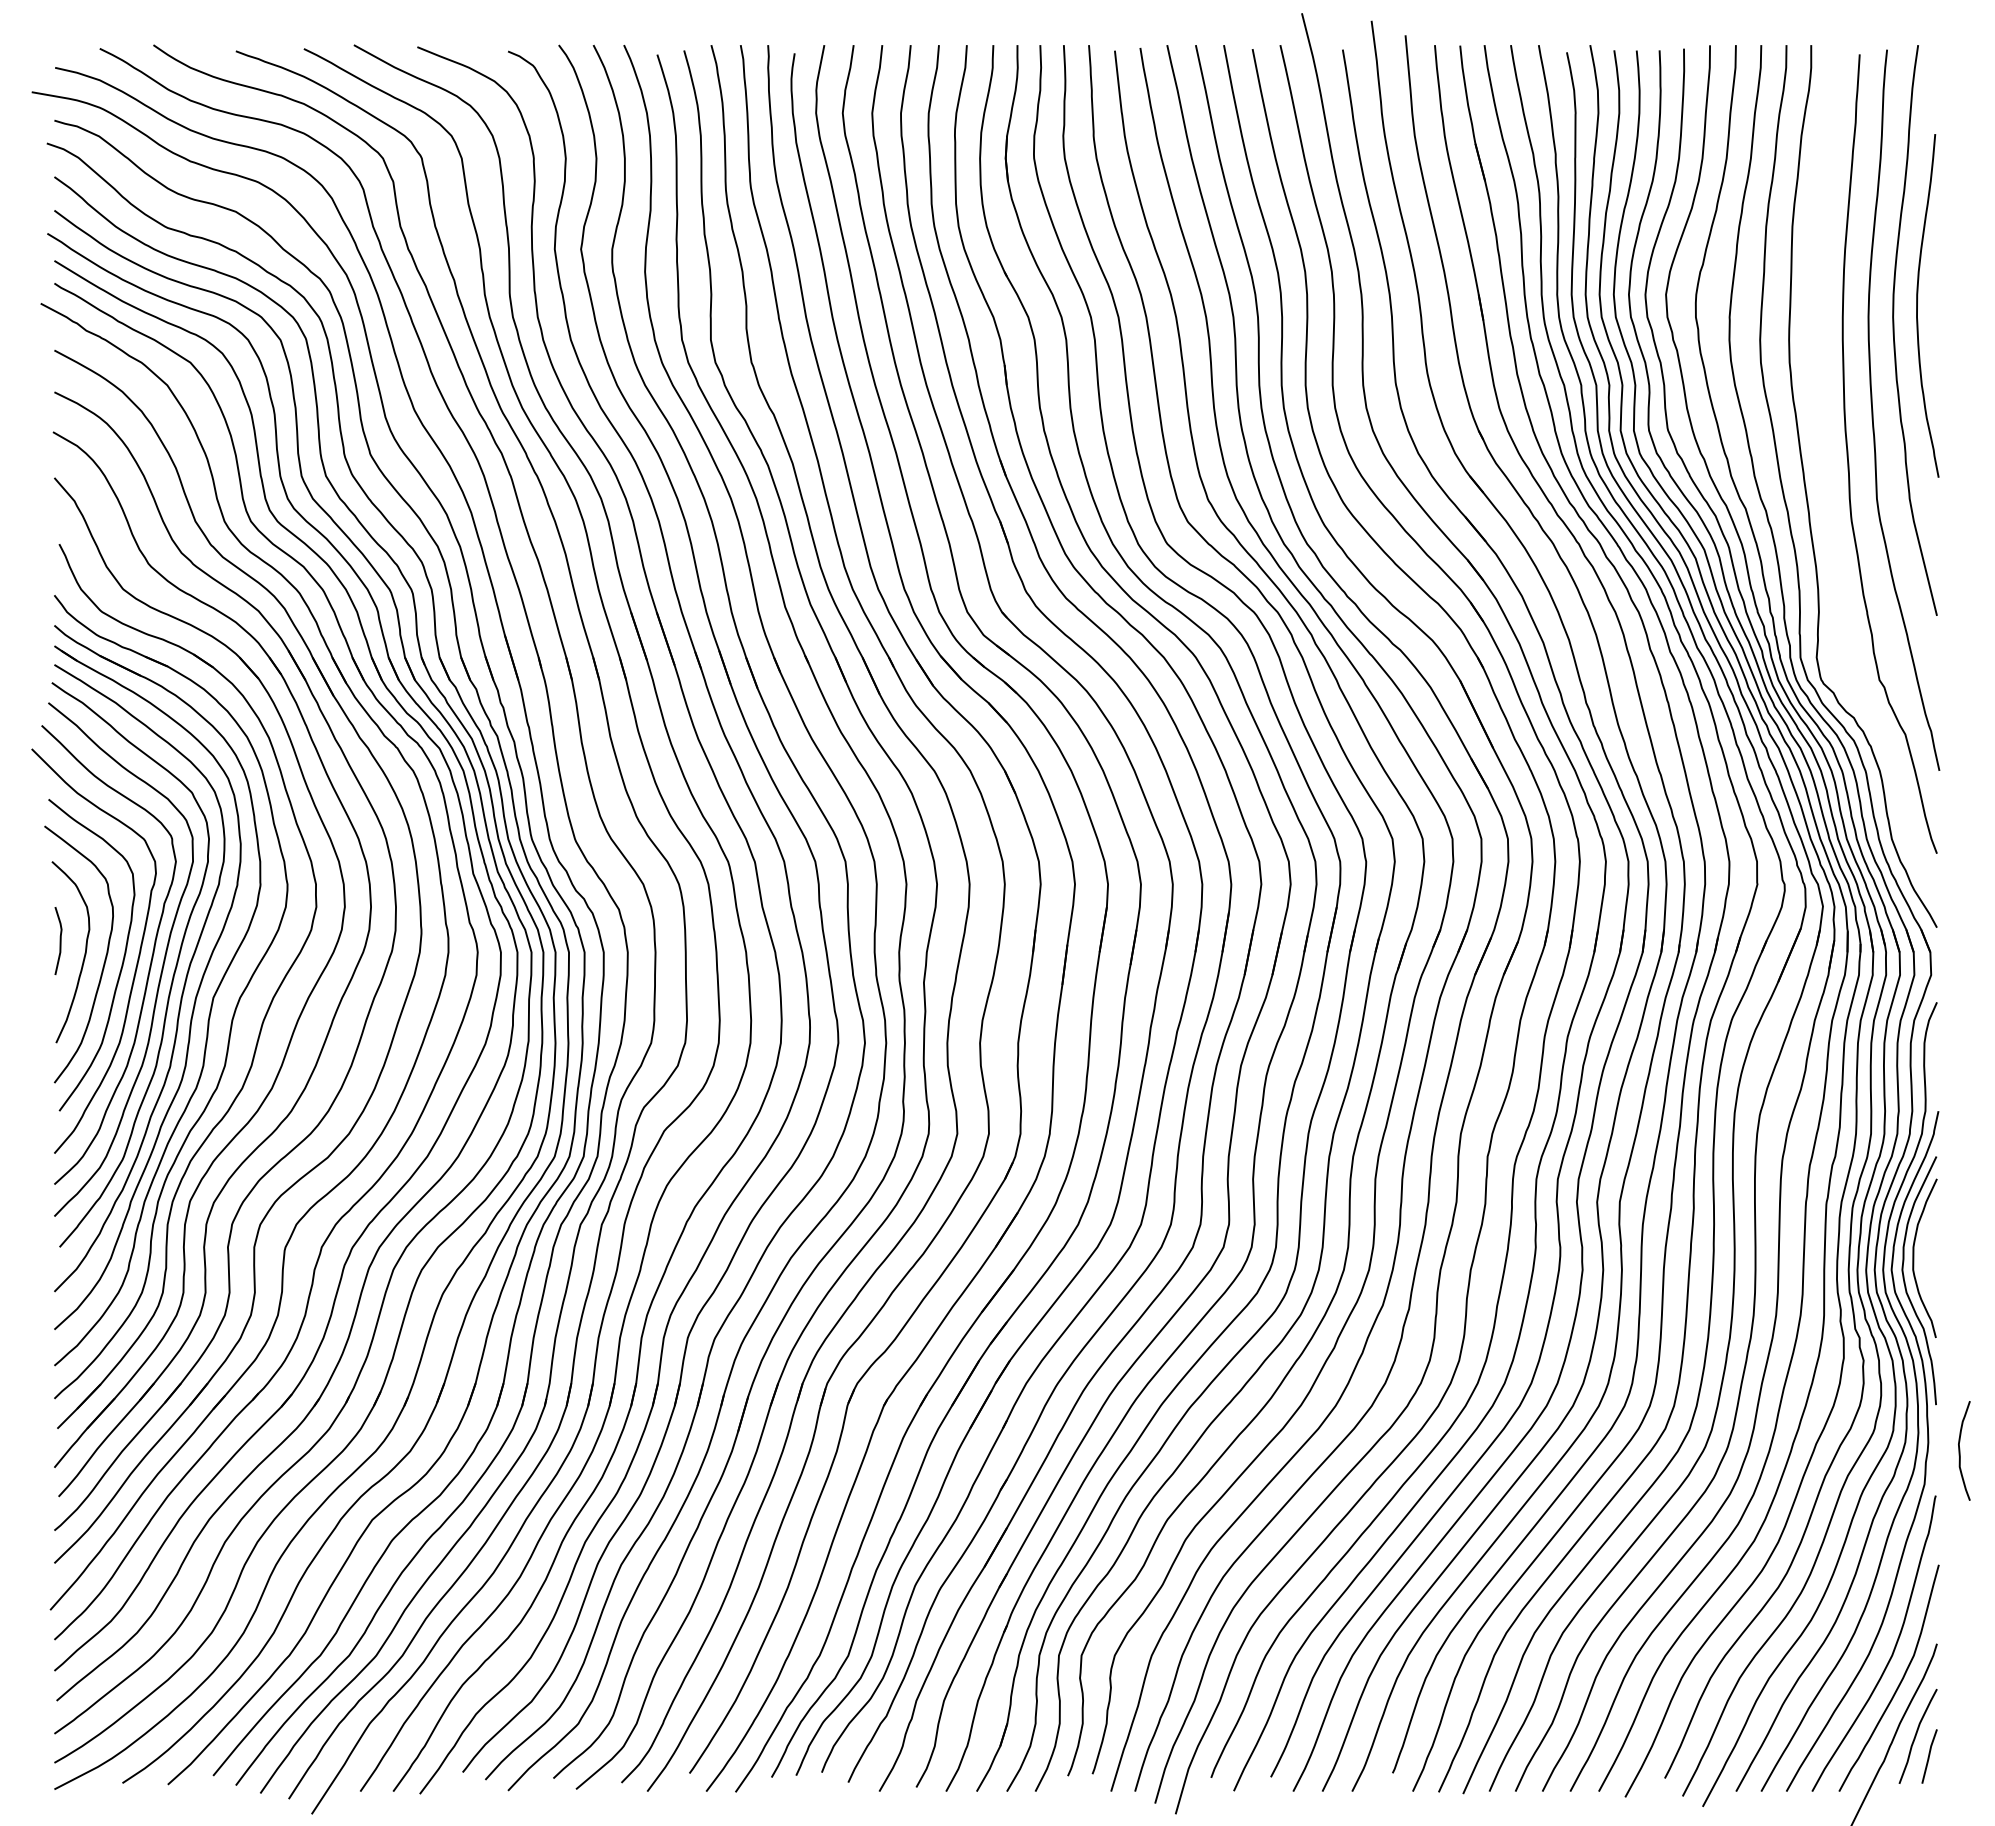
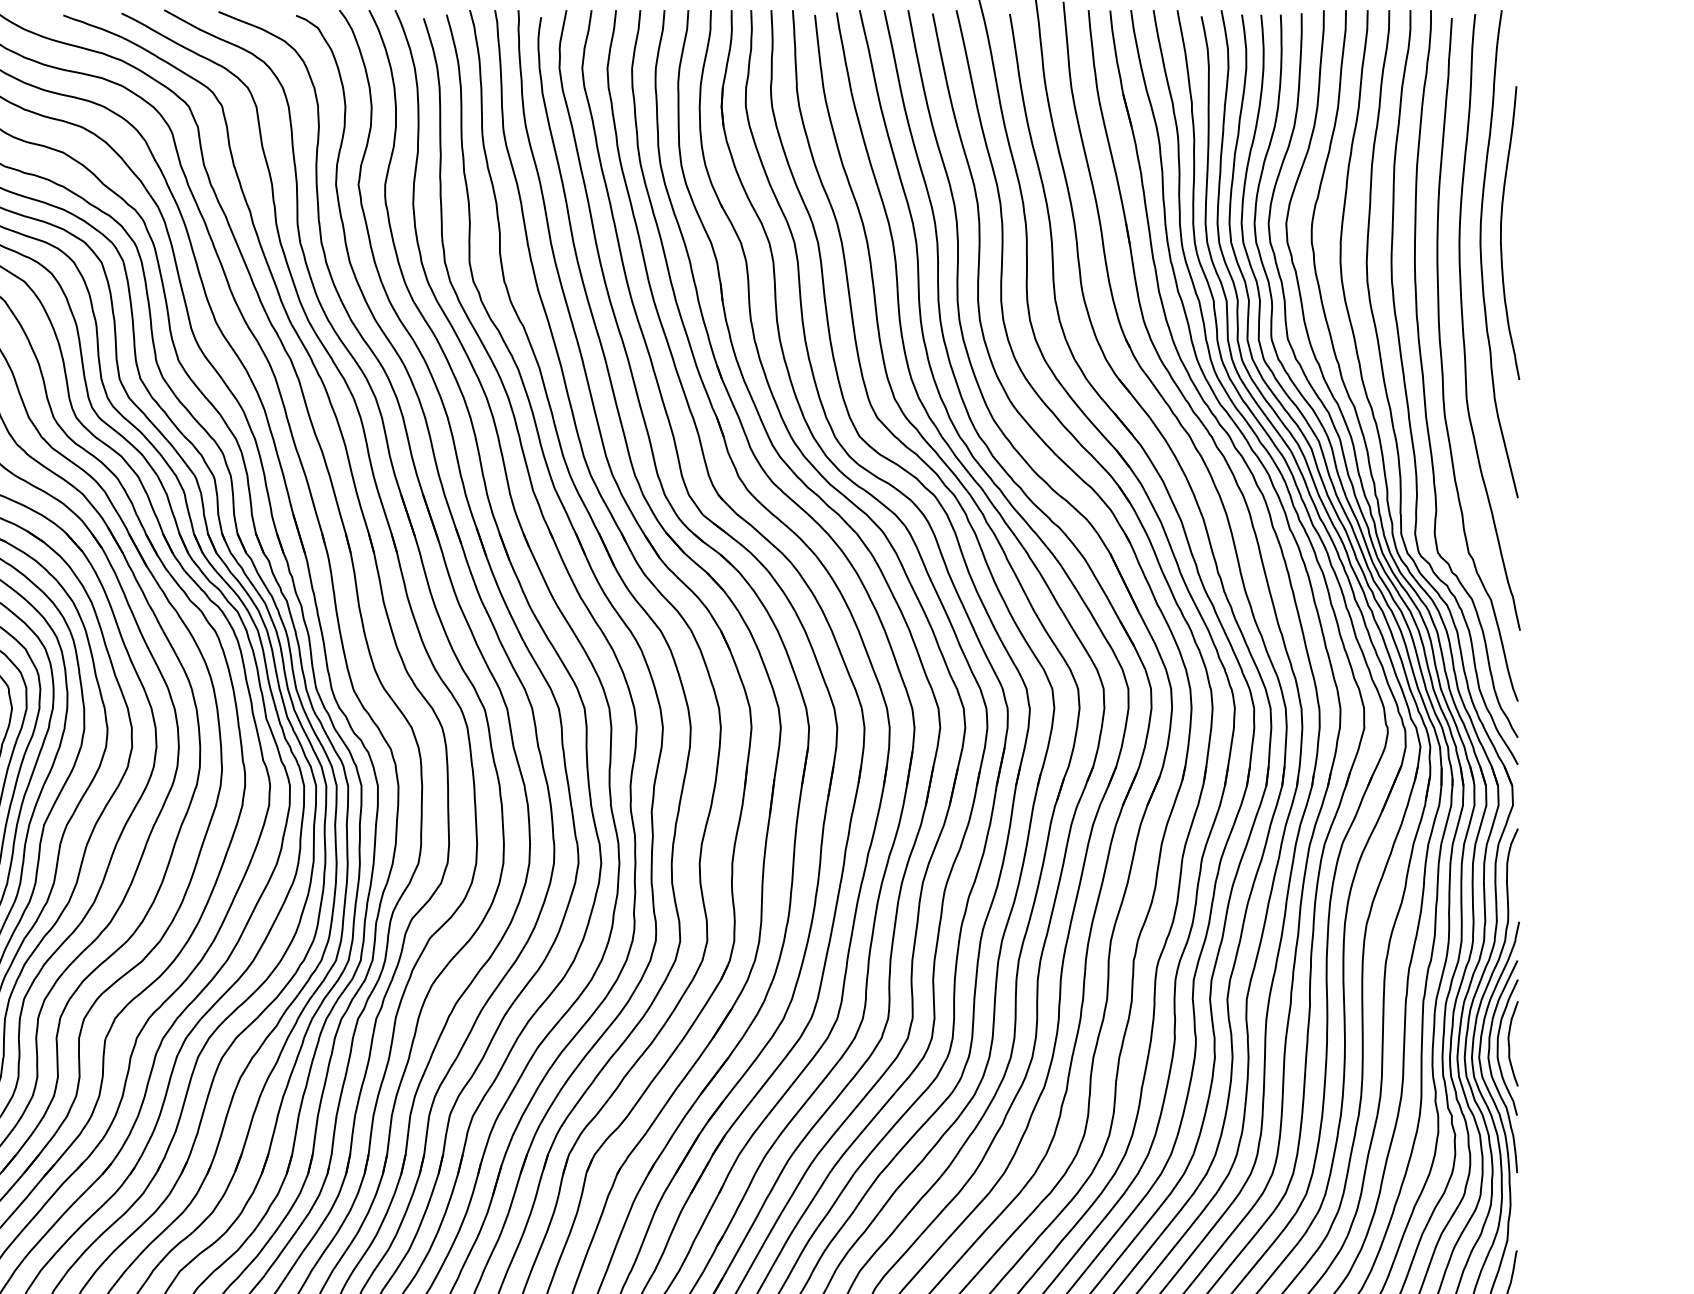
curve: (1827, 478) -> (1424, 380), added
curve: (1960, 1450) -> (1509, 1043), moved

